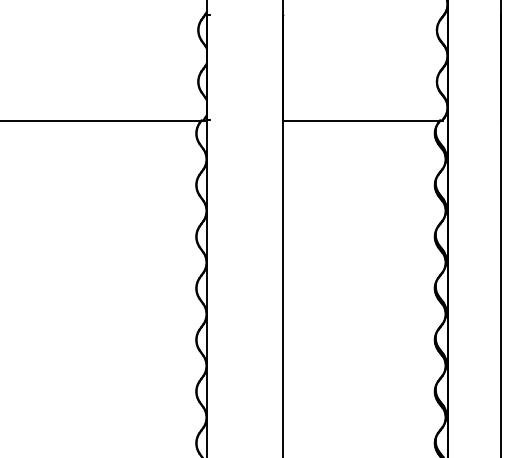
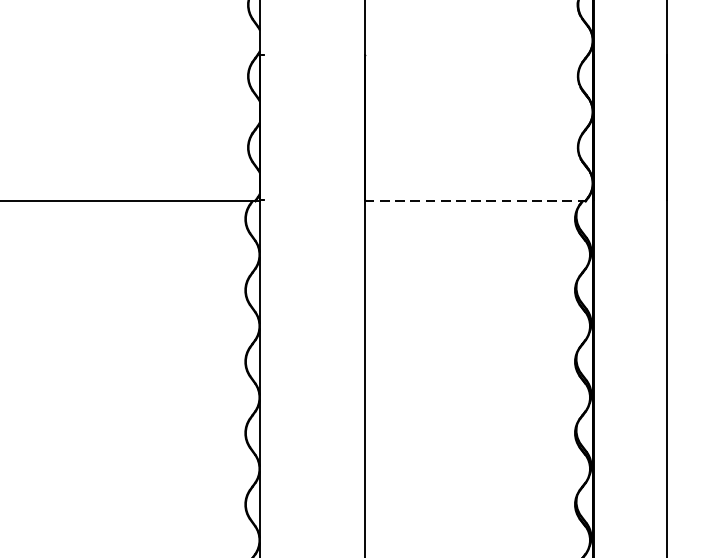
line: (362, 120) -> (475, 201), solid -> dashed

